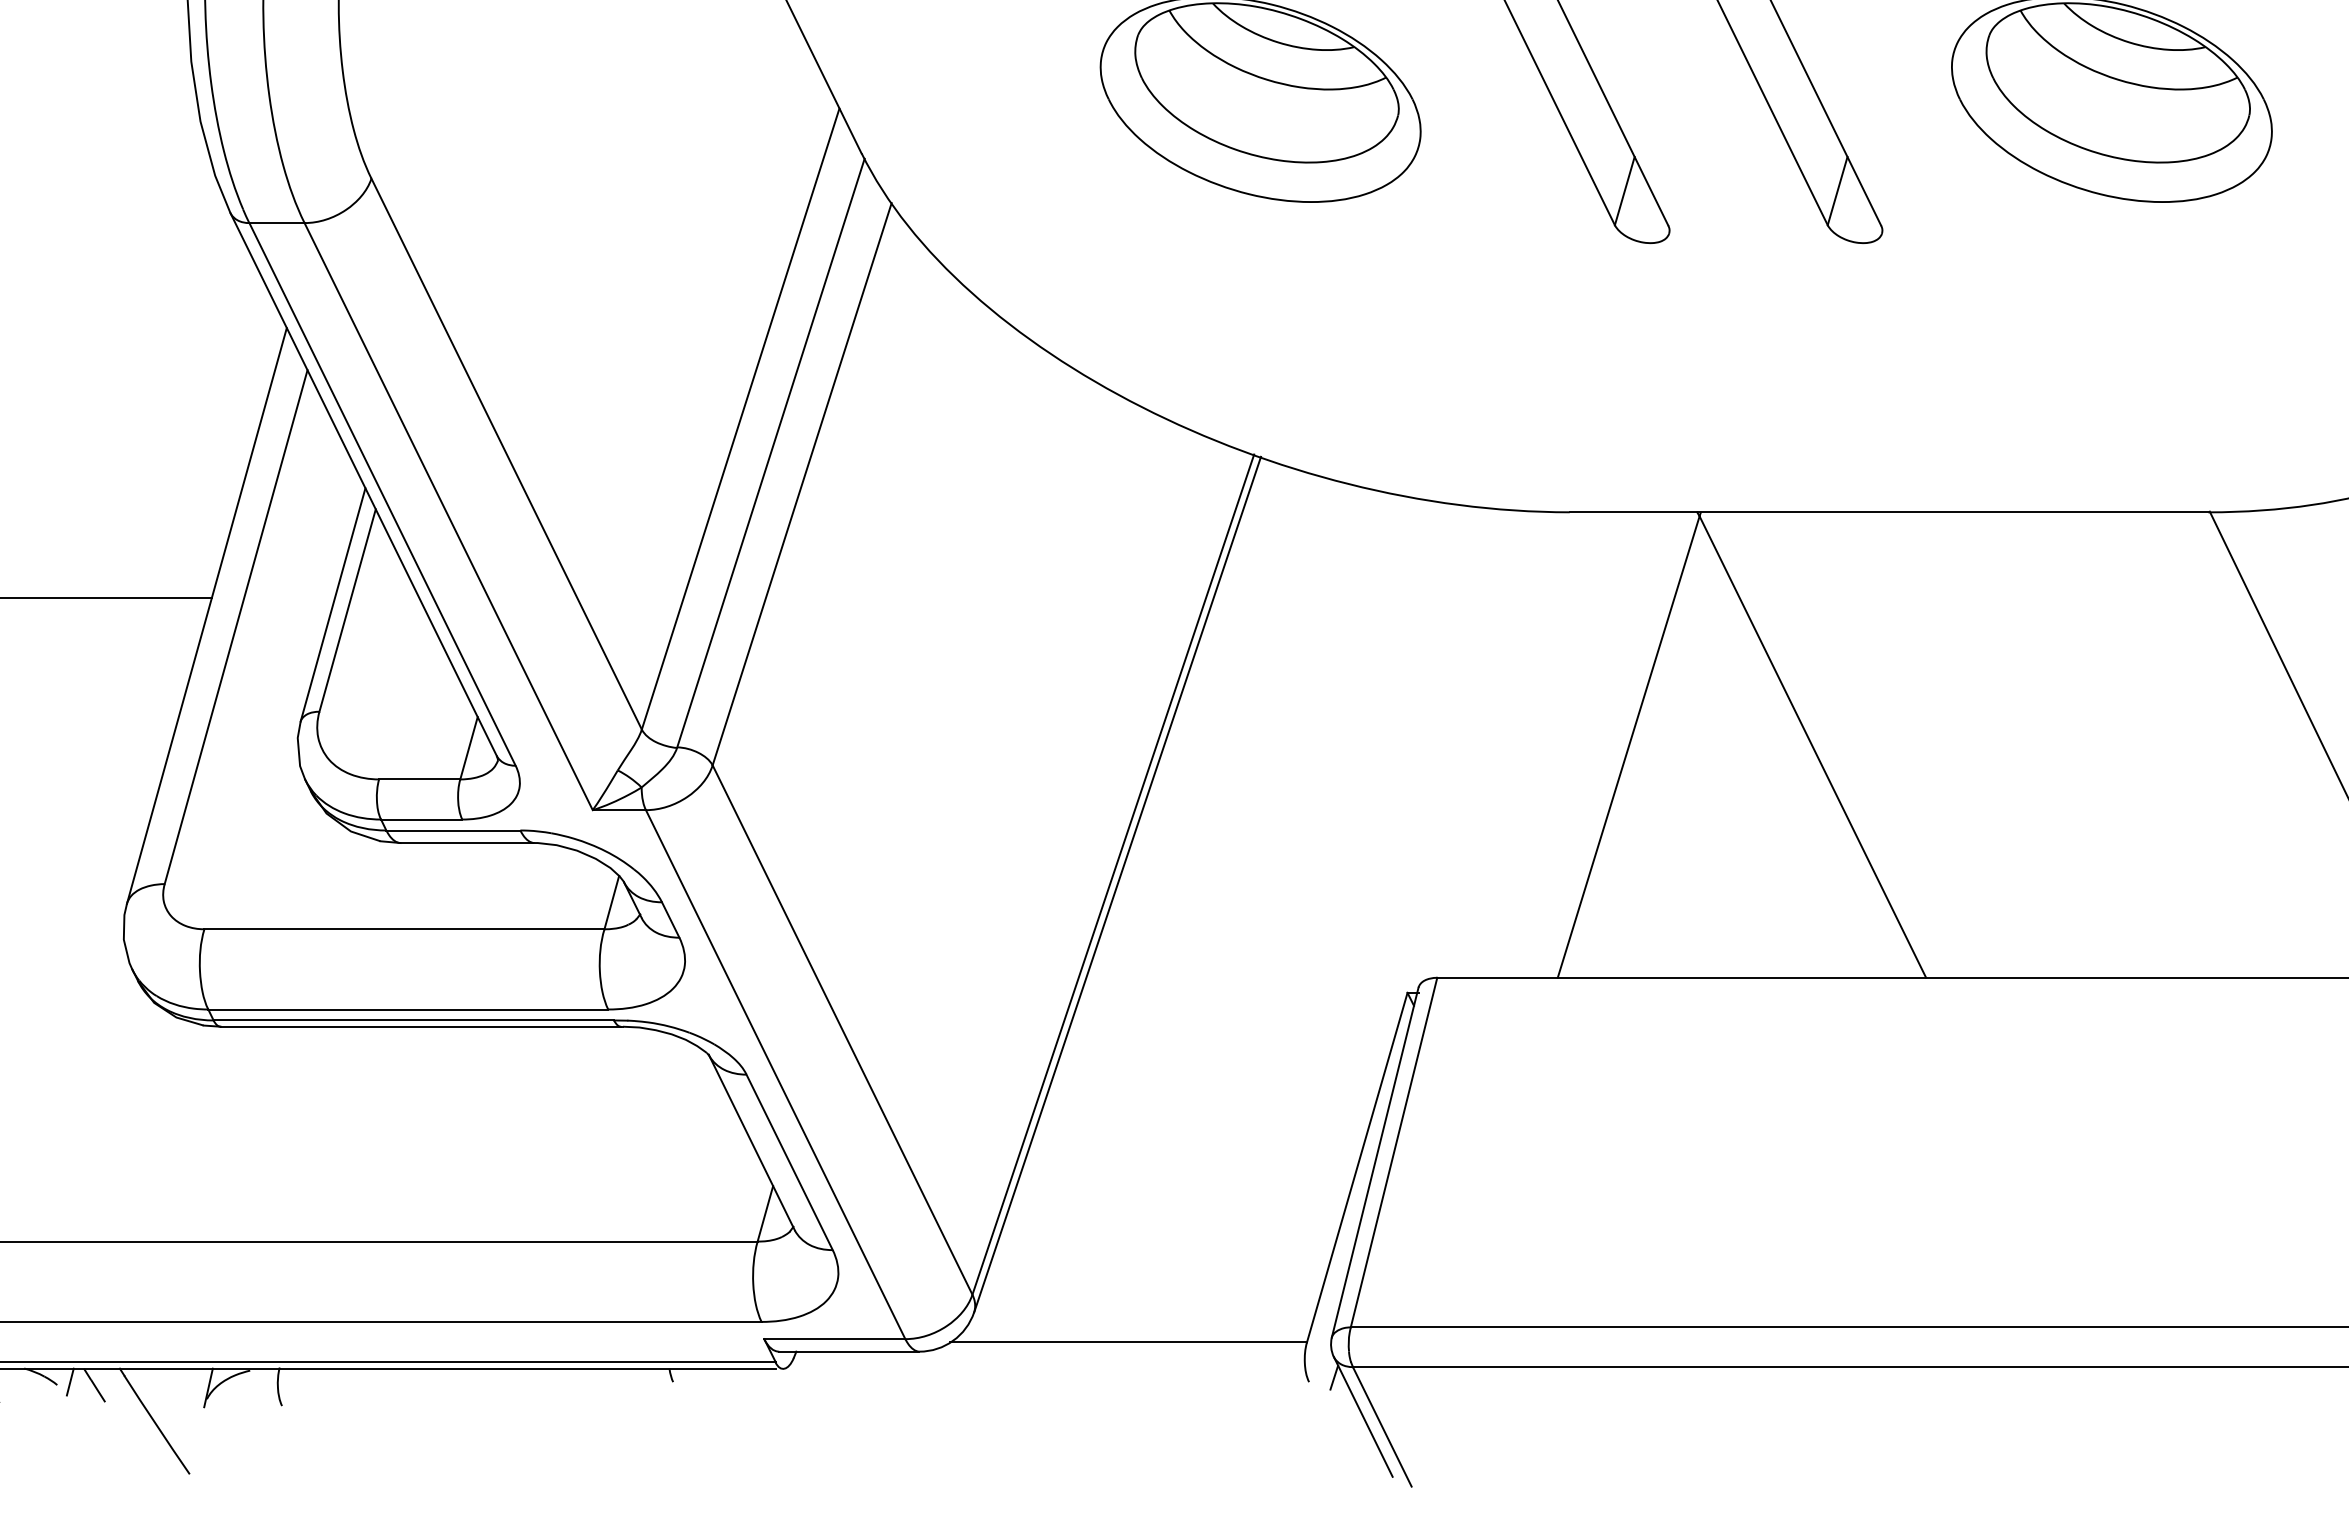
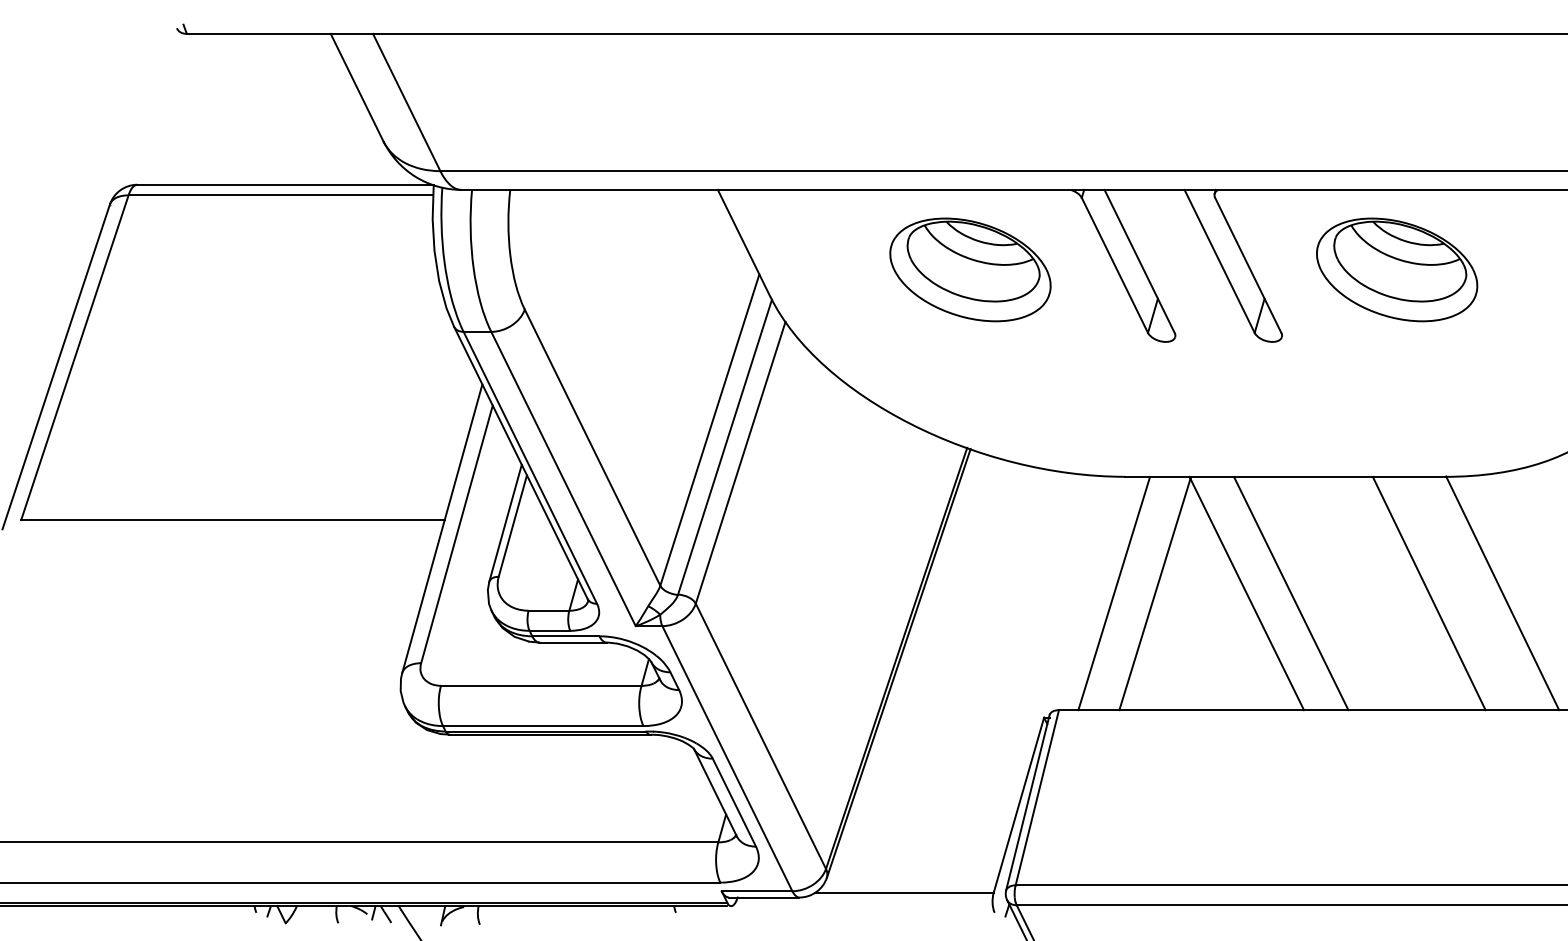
line: (1548, 745) -> (1114, 593), added
line: (1901, 745) -> (1291, 593), added
line: (2174, 745) -> (1428, 593), added

